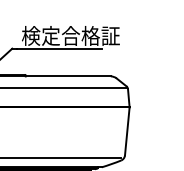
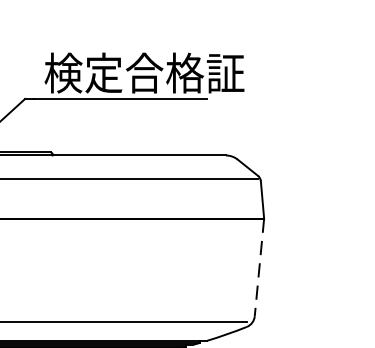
line: (127, 131) -> (259, 267), solid -> dashed

